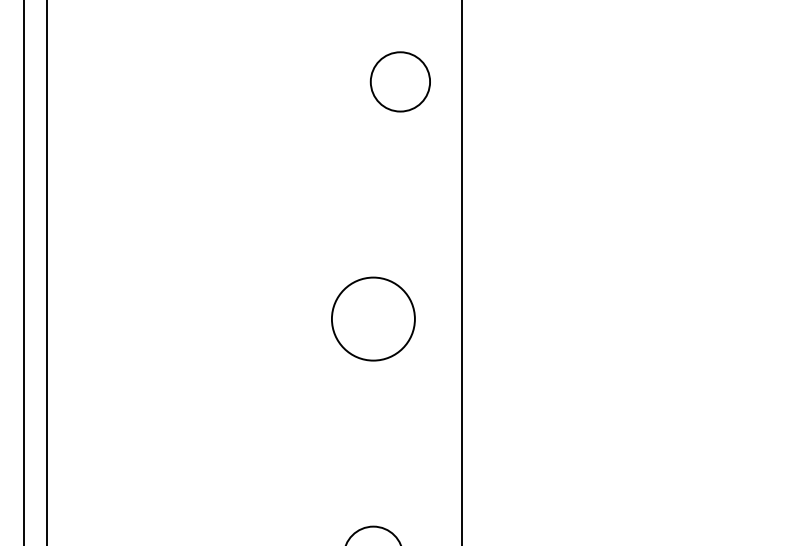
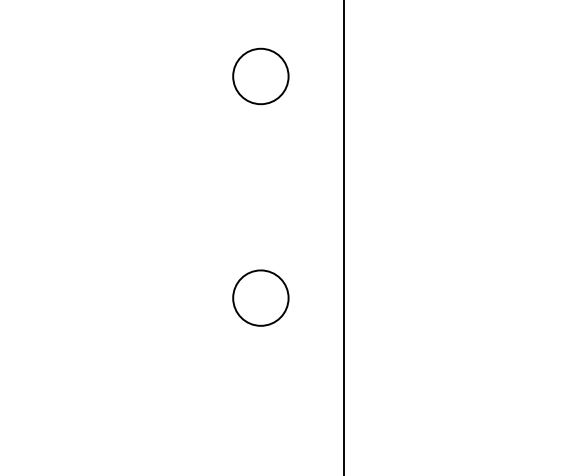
circle: (399, 81) -> (259, 76), moved
circle: (373, 318) -> (260, 297), size x0.71

